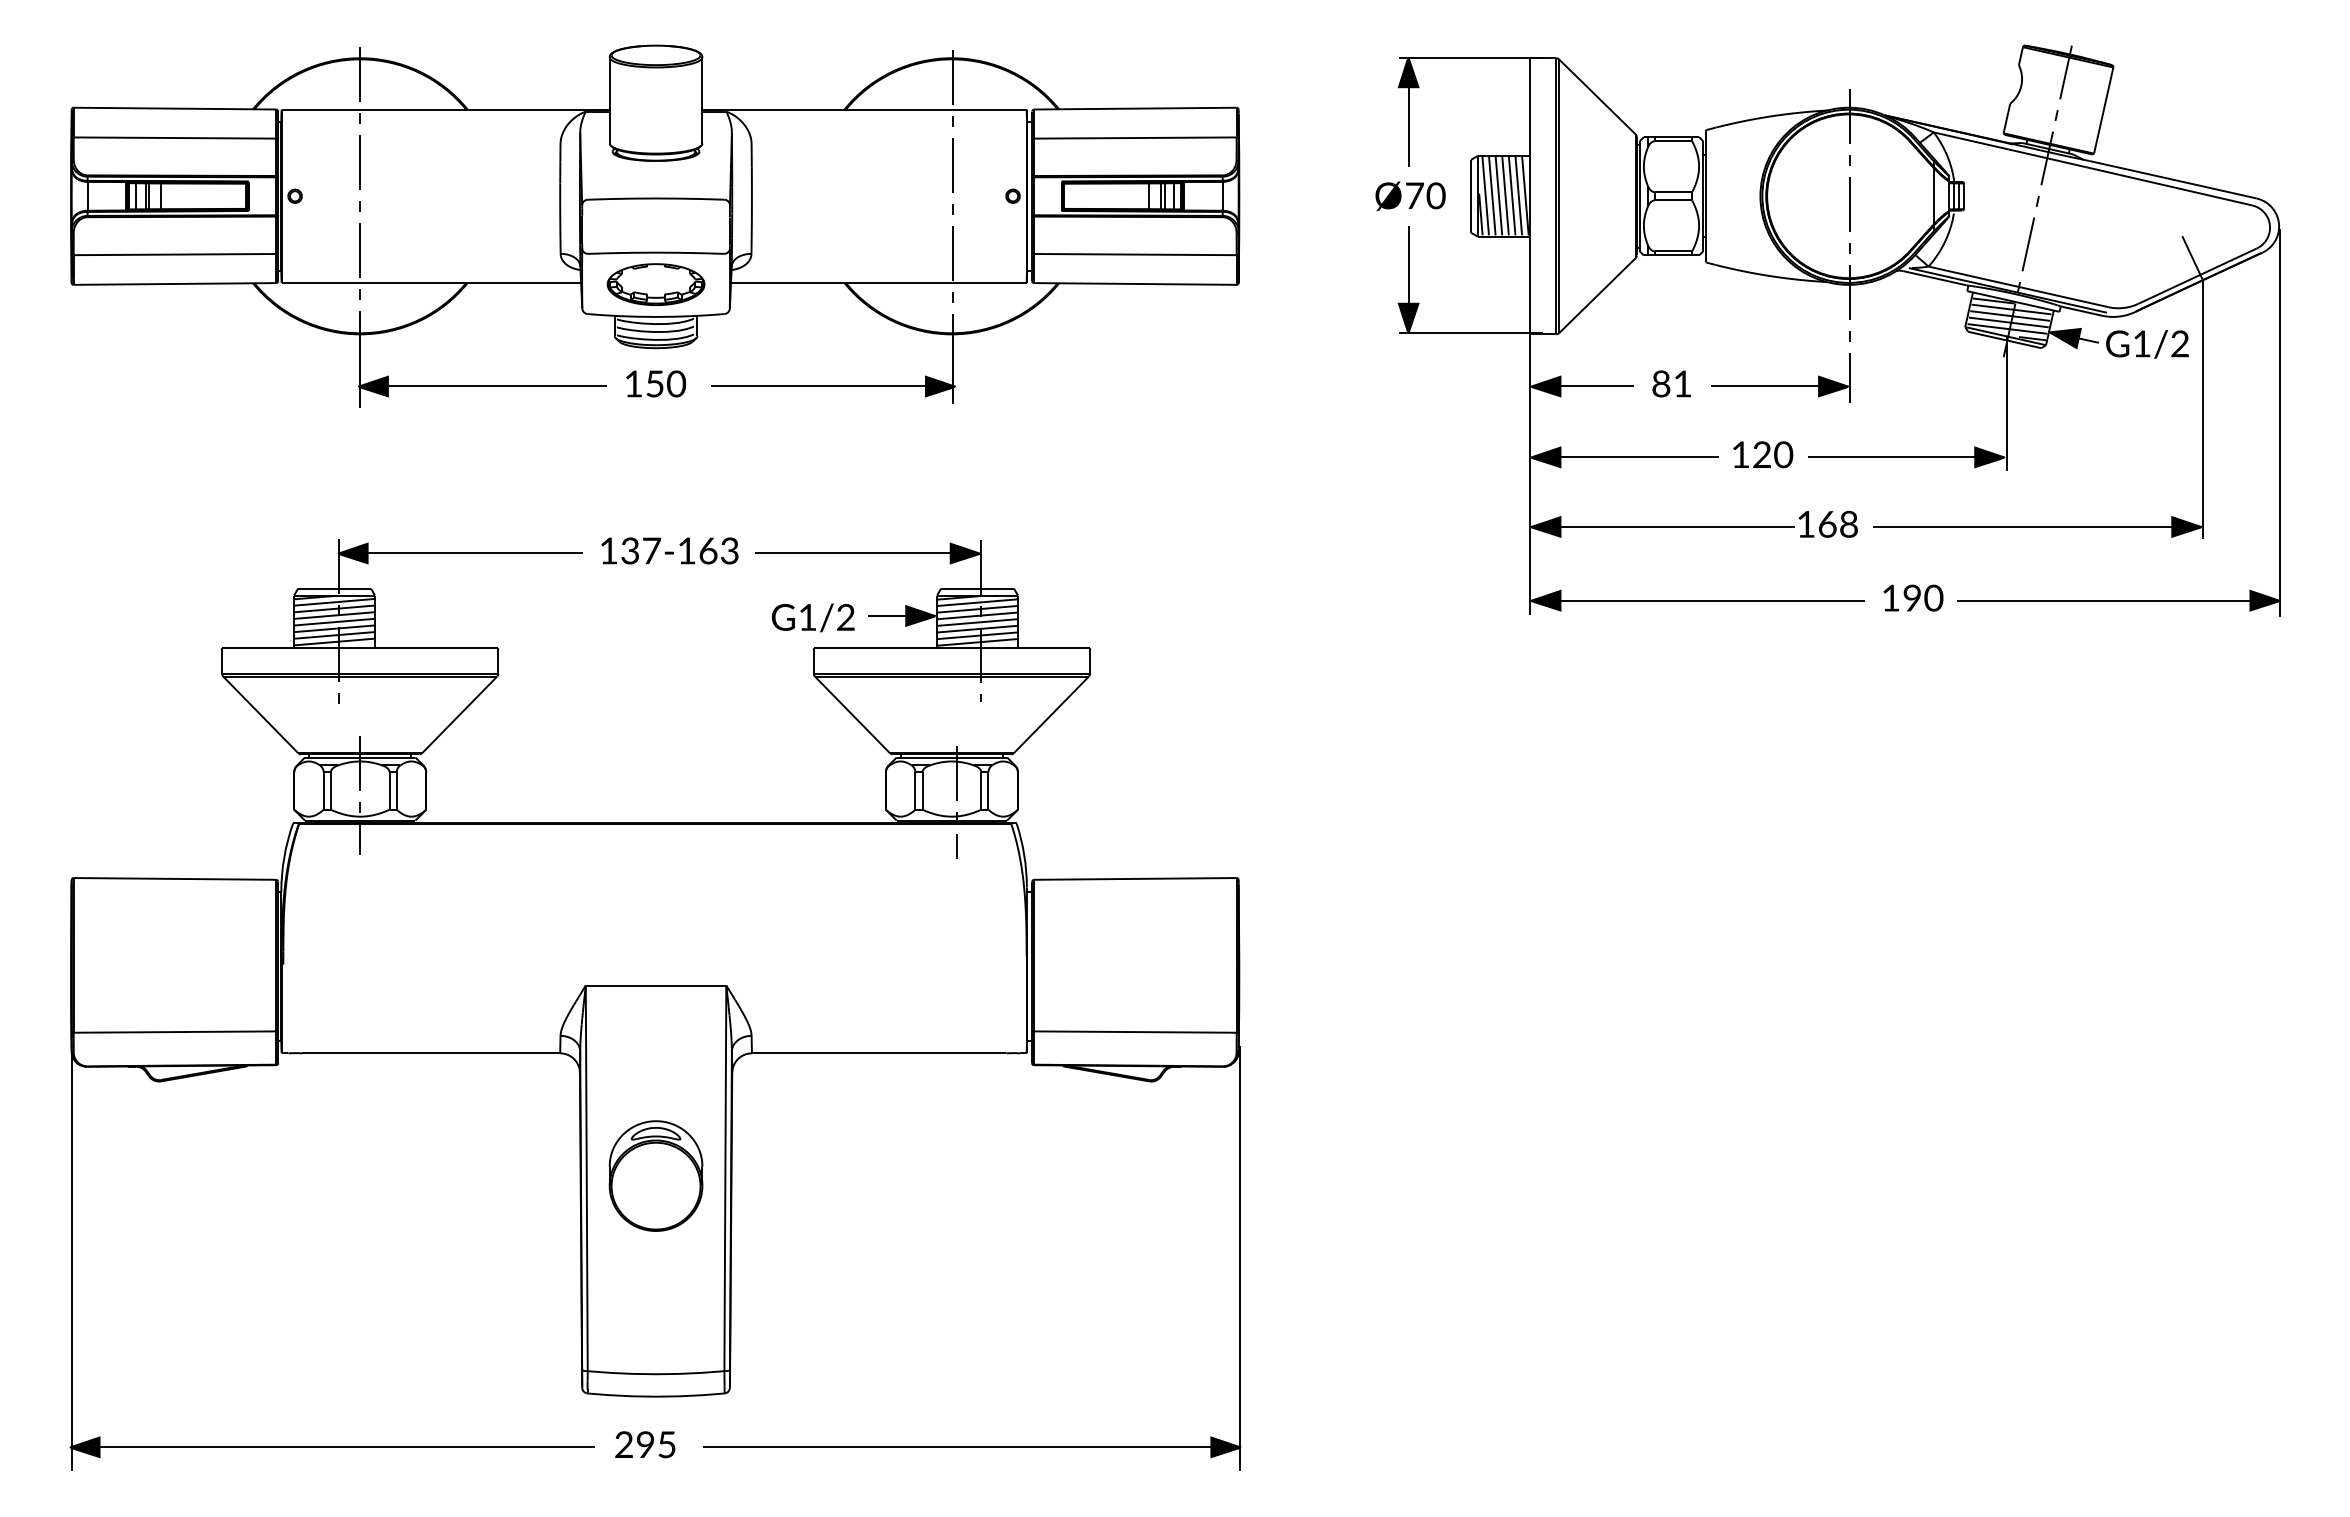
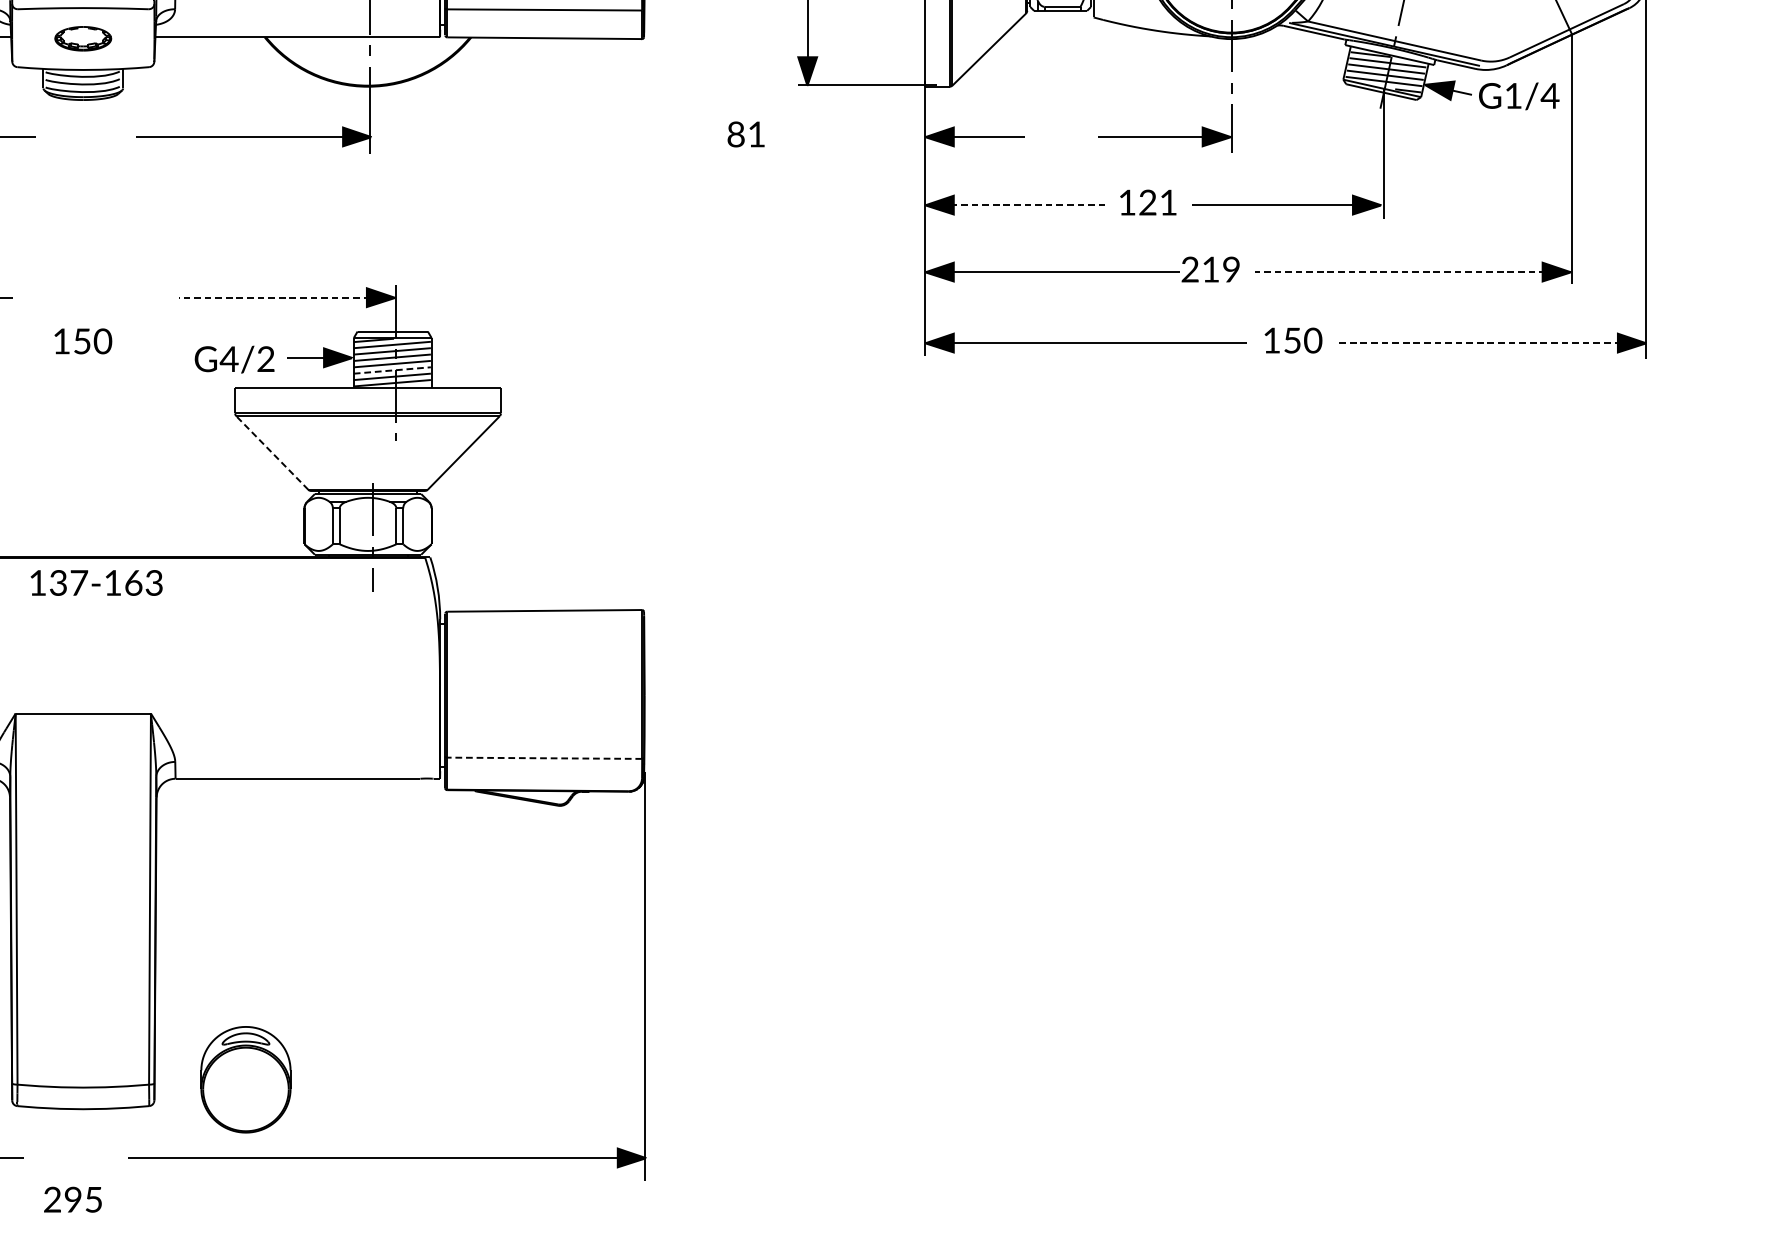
part: (655, 284) -> (82, 38), size x0.6
text: (2179, 343) -> (1549, 95), G1/2 -> G1/4
text: (656, 383) -> (83, 340), moved
text: (1671, 383) -> (745, 134), moved
text: (1783, 454) -> (1168, 202), 120 -> 121
line: (1632, 457) -> (1023, 205), solid -> dashed
text: (1827, 523) -> (1210, 268), 168 -> 219
line: (2030, 526) -> (1406, 271), solid -> dashed
text: (669, 550) -> (96, 582), moved
line: (860, 553) -> (280, 297), solid -> dashed
text: (1911, 597) -> (1291, 340), 190 -> 150
line: (2110, 600) -> (1483, 342), solid -> dashed
text: (807, 617) -> (229, 359), G1/2 -> G4/2
line: (977, 629) -> (392, 370), solid -> dashed
line: (852, 714) -> (272, 452), solid -> dashed
line: (1134, 1032) -> (543, 758), solid -> dashed
part: (655, 1175) -> (245, 1079), moved
text: (645, 1444) -> (73, 1199), moved

